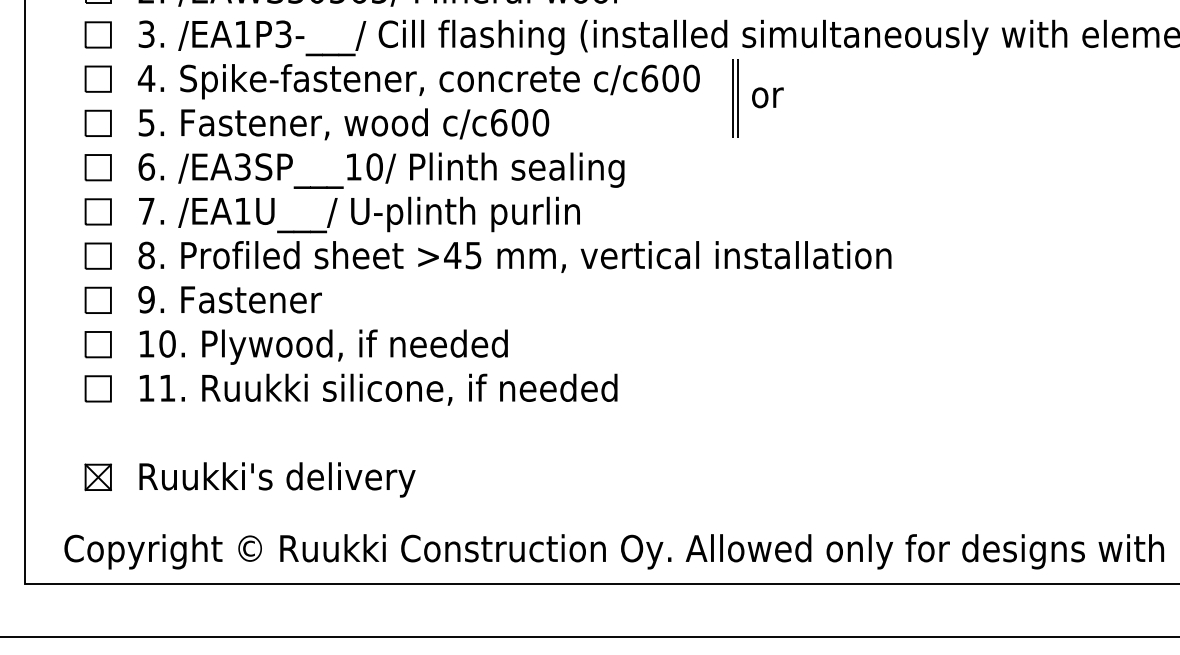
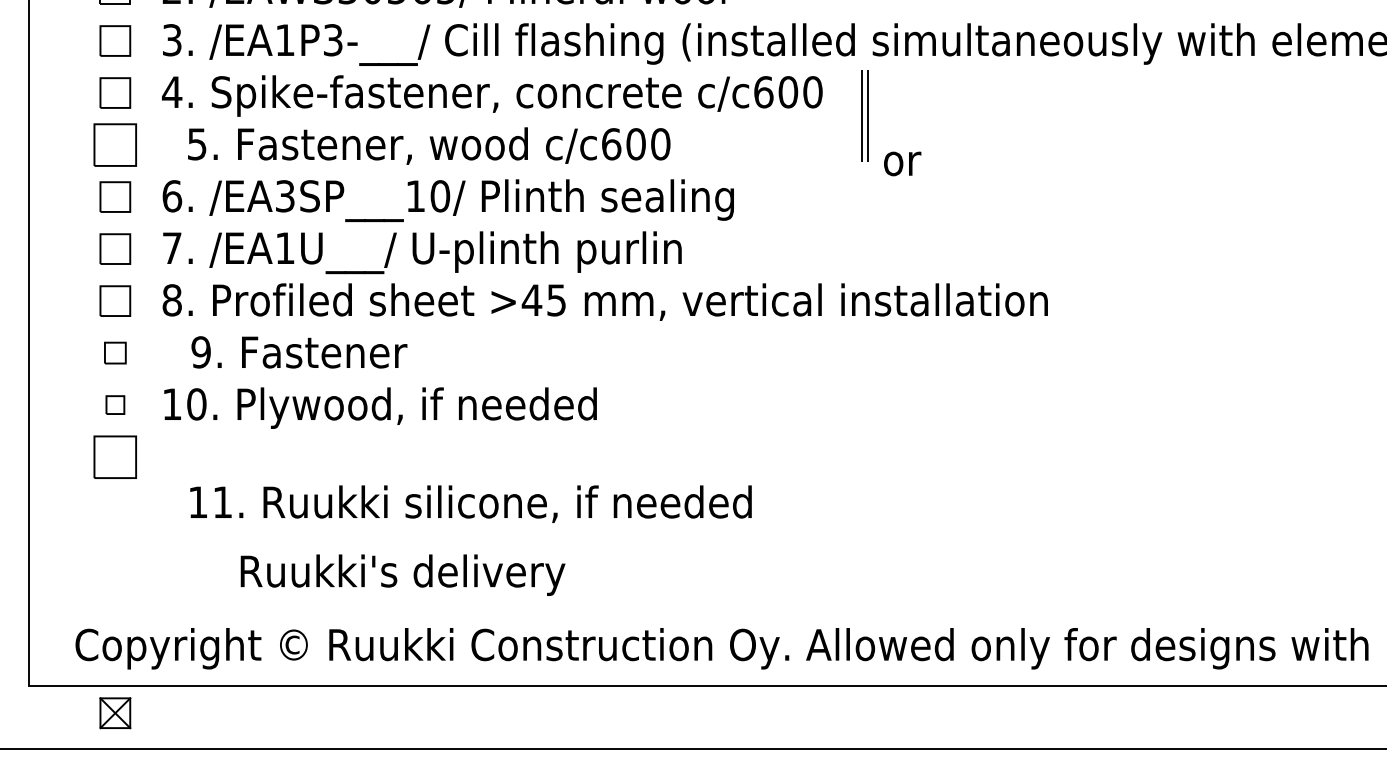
text: (767, 97) -> (902, 163), moved
part: (98, 122) -> (115, 144), size x1.4
text: (344, 123) -> (429, 145), moved
part: (98, 299) -> (115, 352), size x0.7
text: (230, 299) -> (299, 352), moved
part: (98, 344) -> (115, 404), size x0.6
part: (98, 388) -> (115, 456), size x1.4
text: (378, 389) -> (470, 503), moved
part: (98, 477) -> (115, 713), moved
text: (277, 479) -> (402, 574), moved

